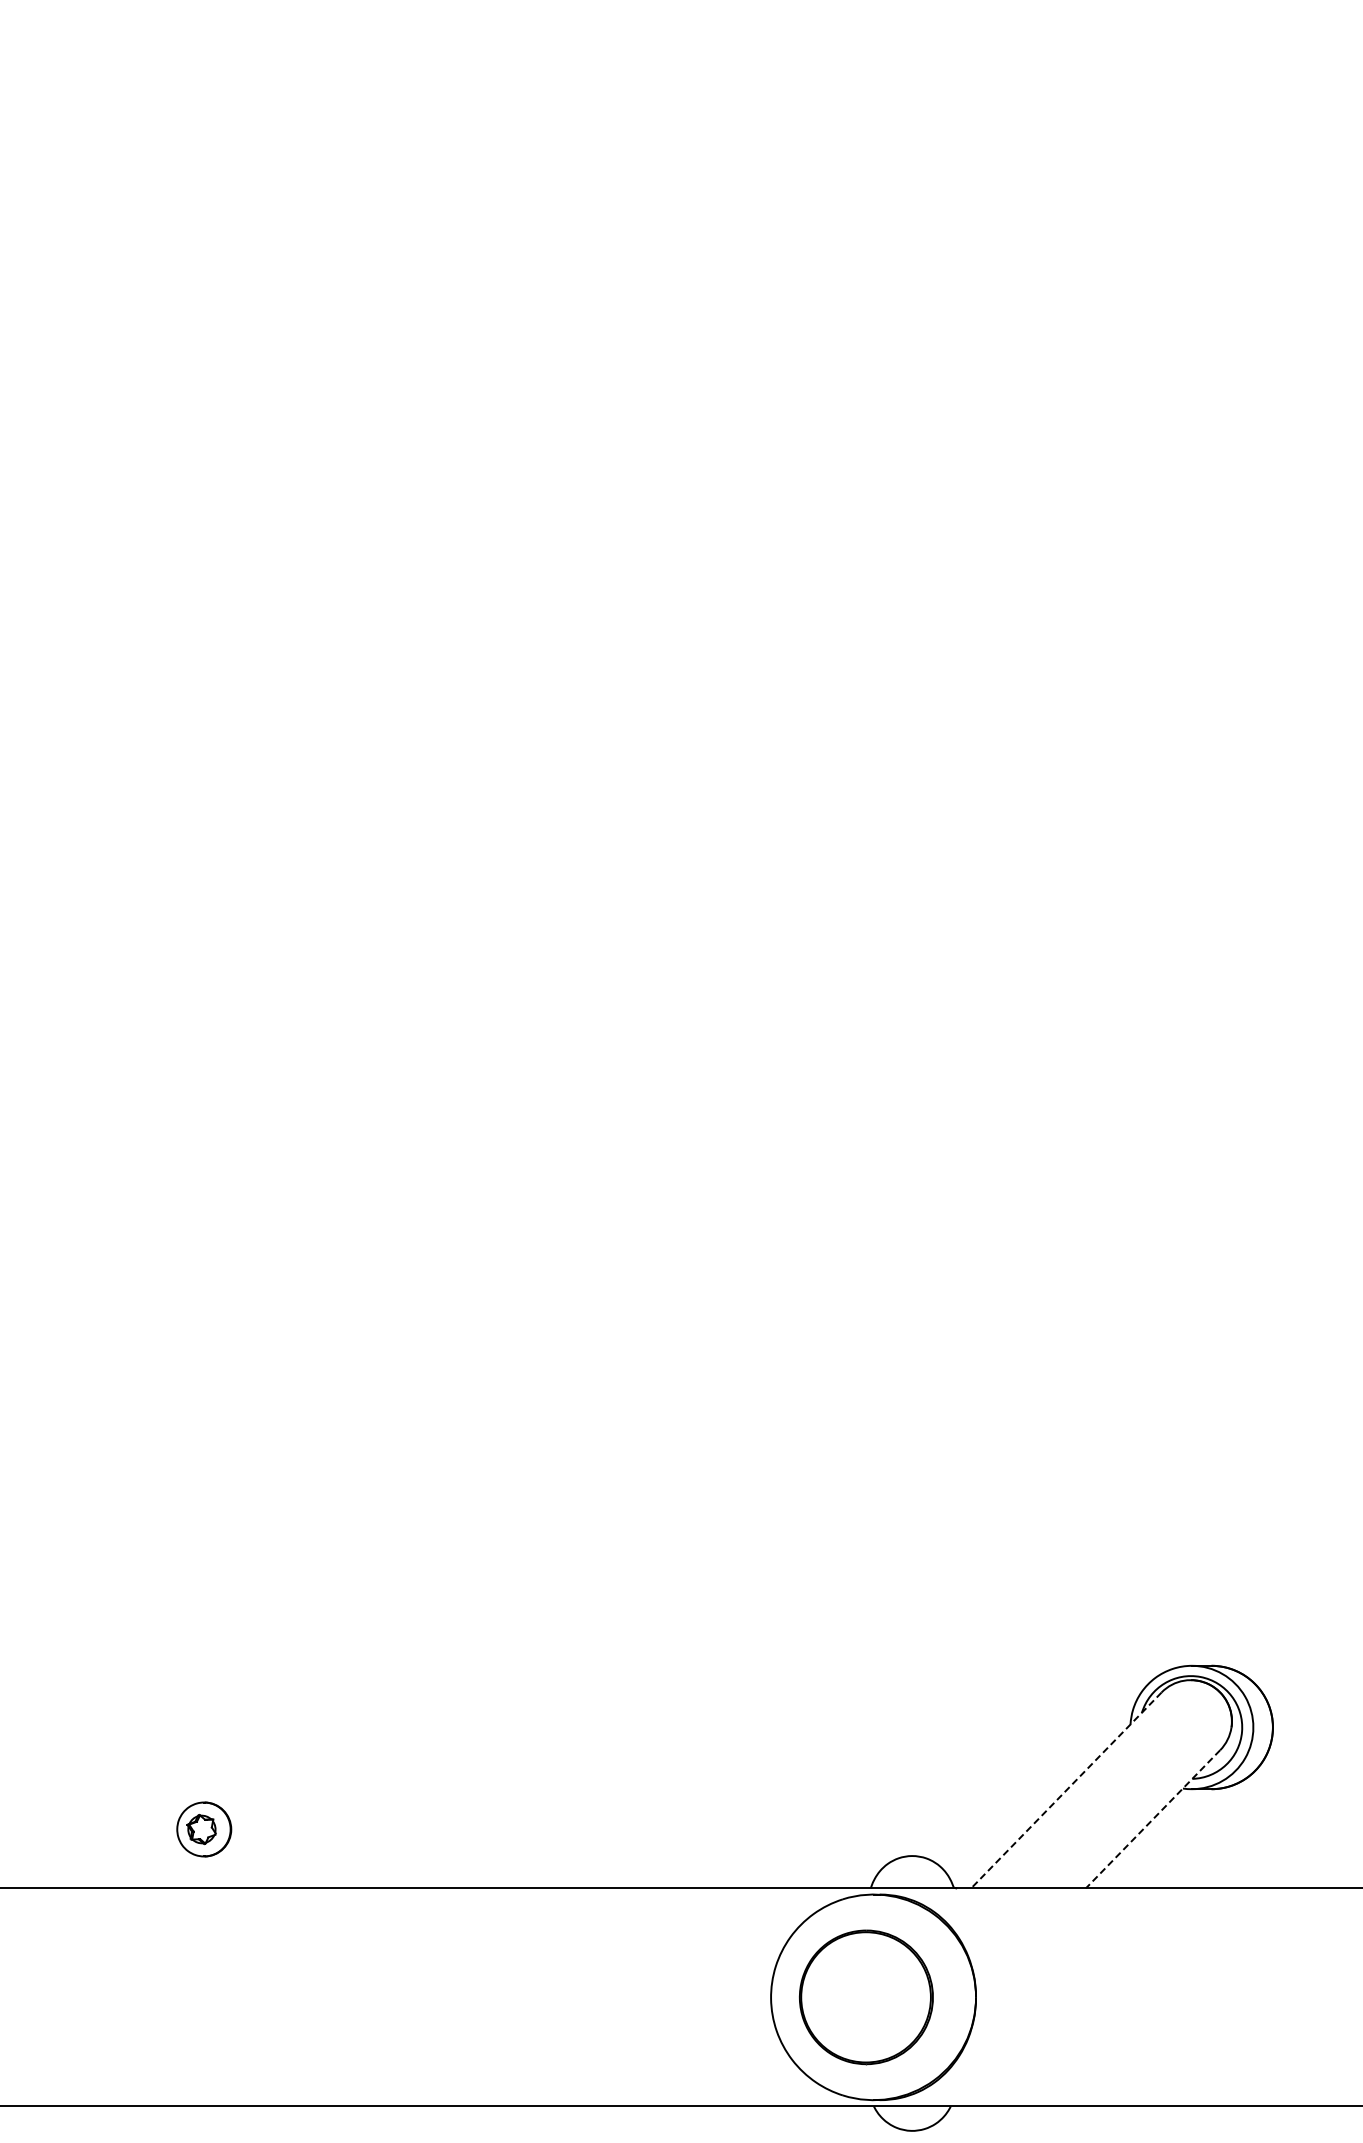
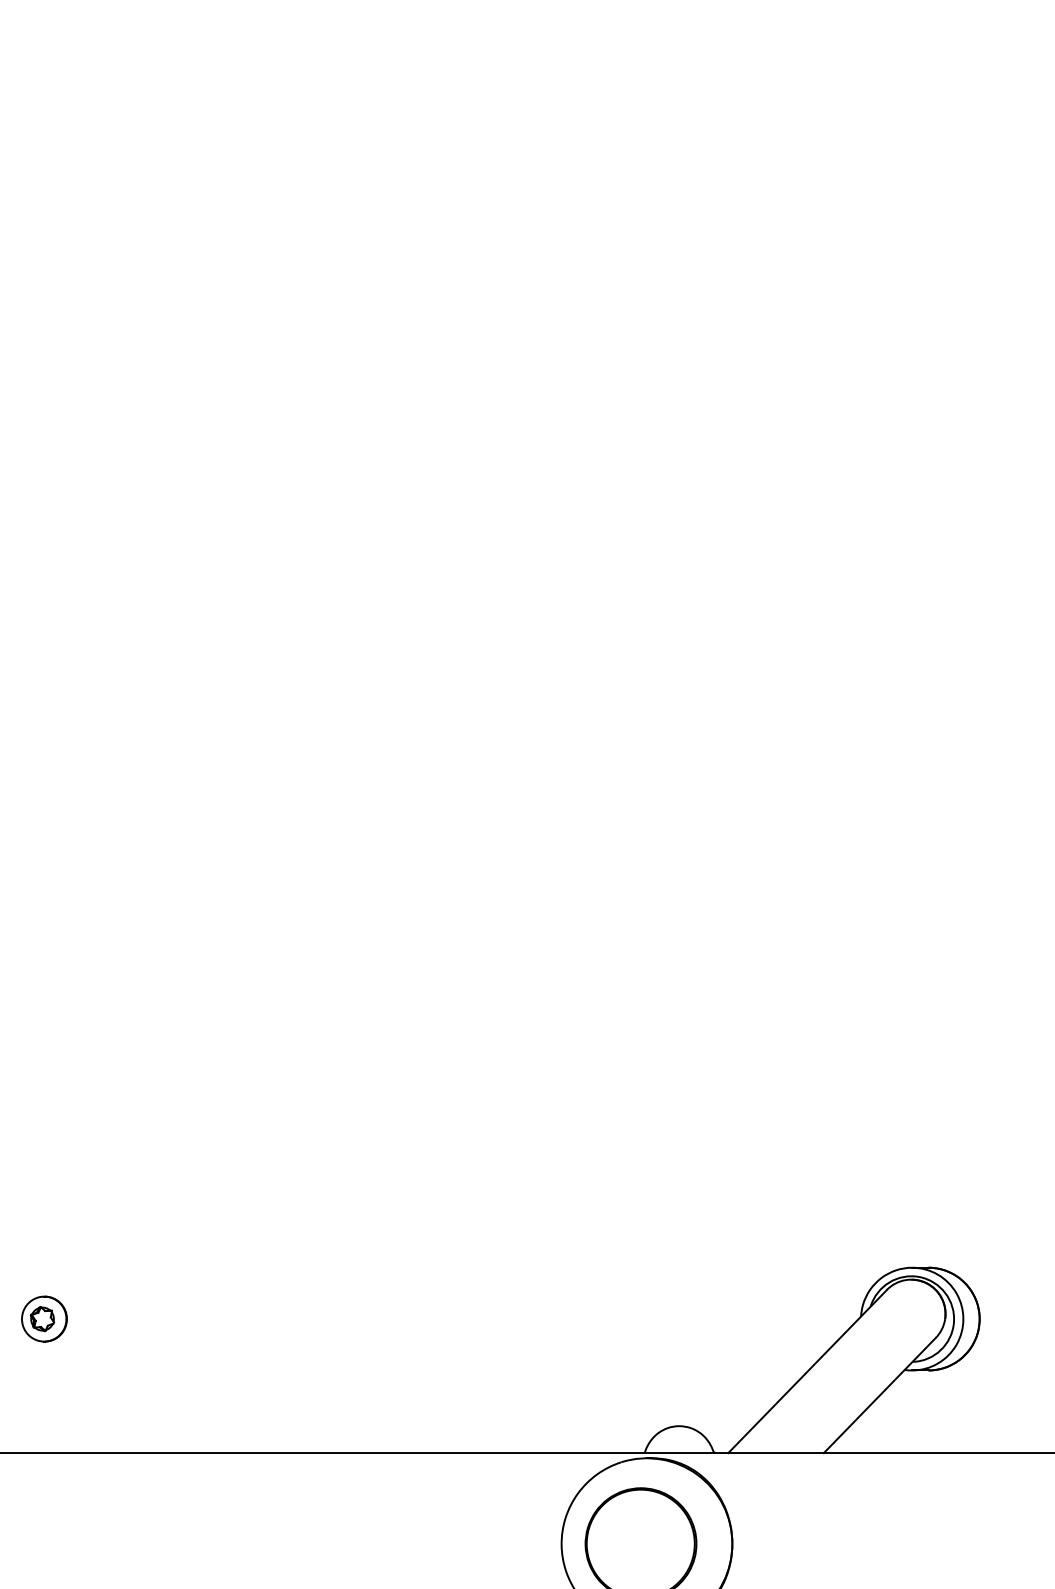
line: (1066, 1790) -> (807, 1371), dashed -> solid
line: (1152, 1819) -> (879, 1395), dashed -> solid
part: (204, 1829) -> (44, 1319), moved

